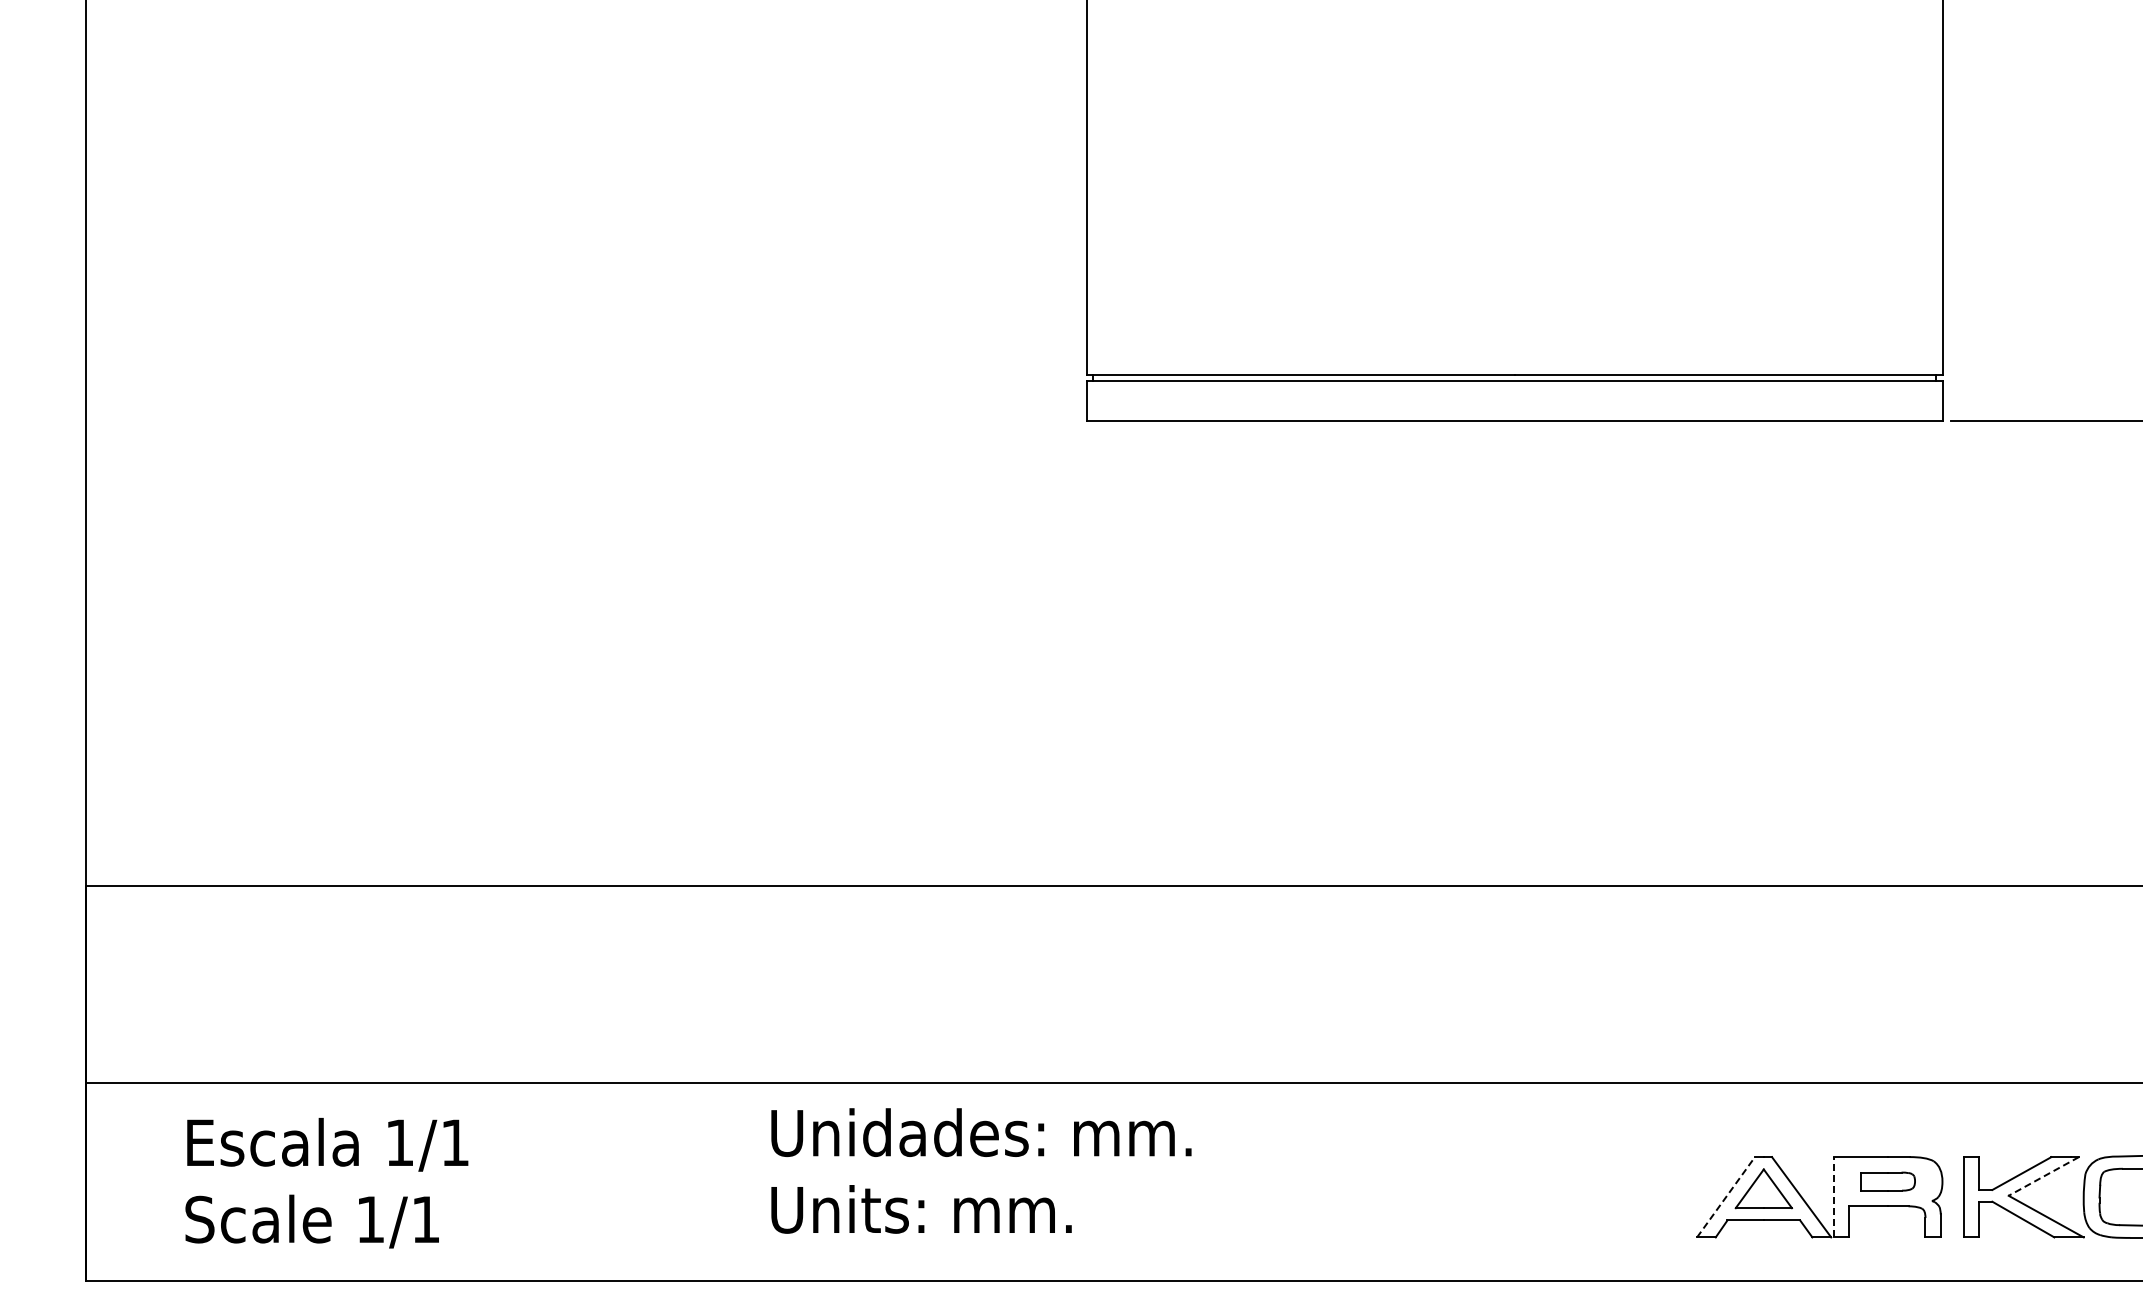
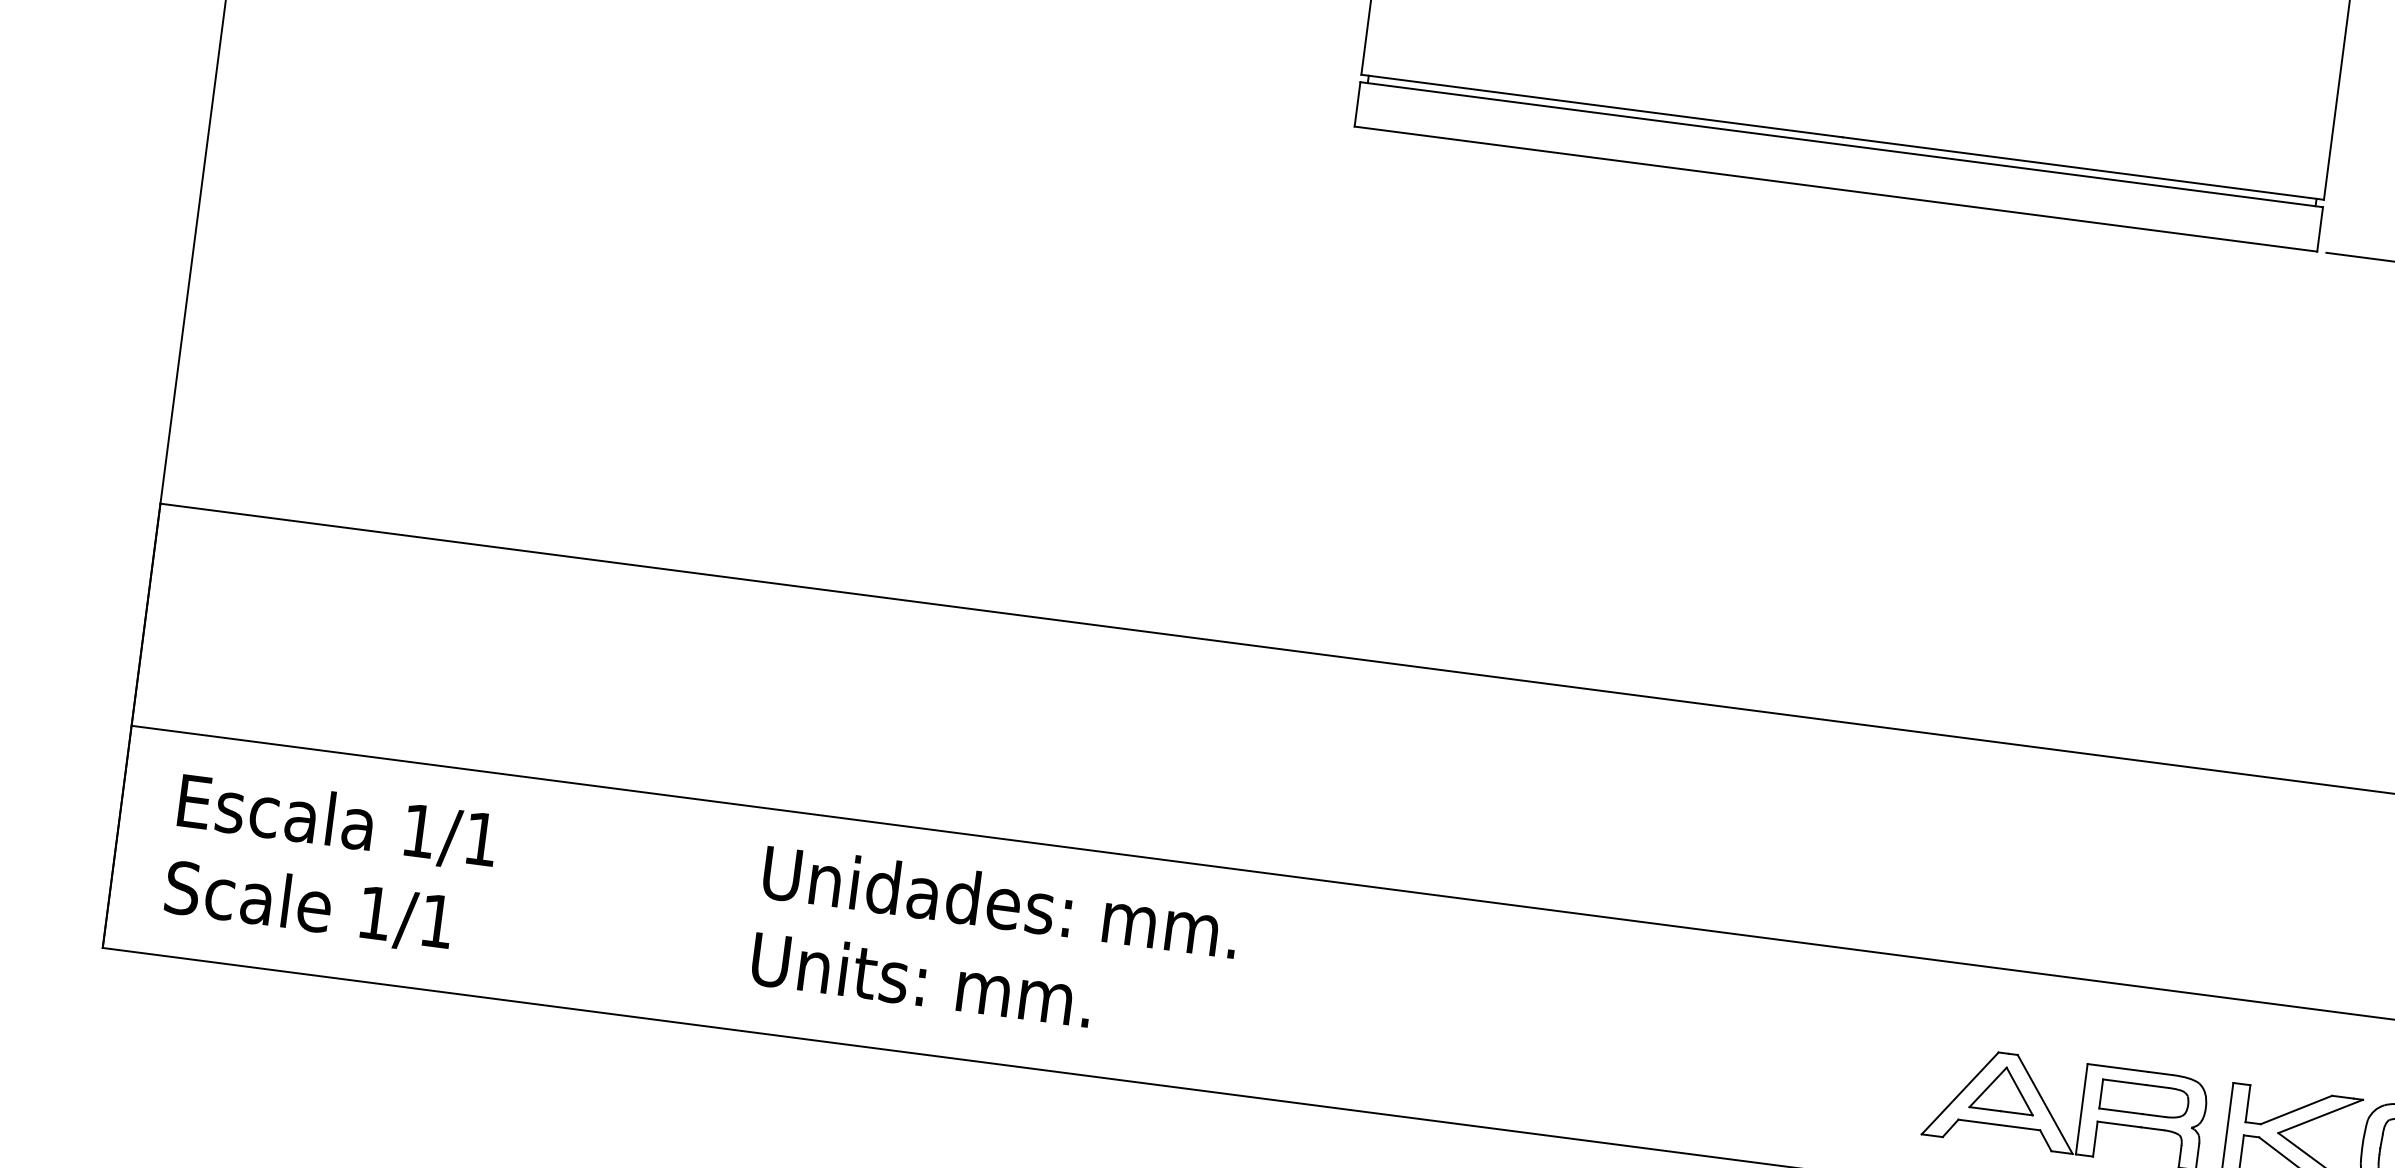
text: (981, 1170) -> (995, 944), moved
line: (2043, 1176) -> (2320, 1116), dashed -> solid
part: (1887, 1181) -> (2144, 1099), size x1.43
text: (326, 1183) -> (330, 866), moved
line: (1834, 1196) -> (2082, 1108), dashed -> solid
line: (1726, 1197) -> (1960, 1093), dashed -> solid

